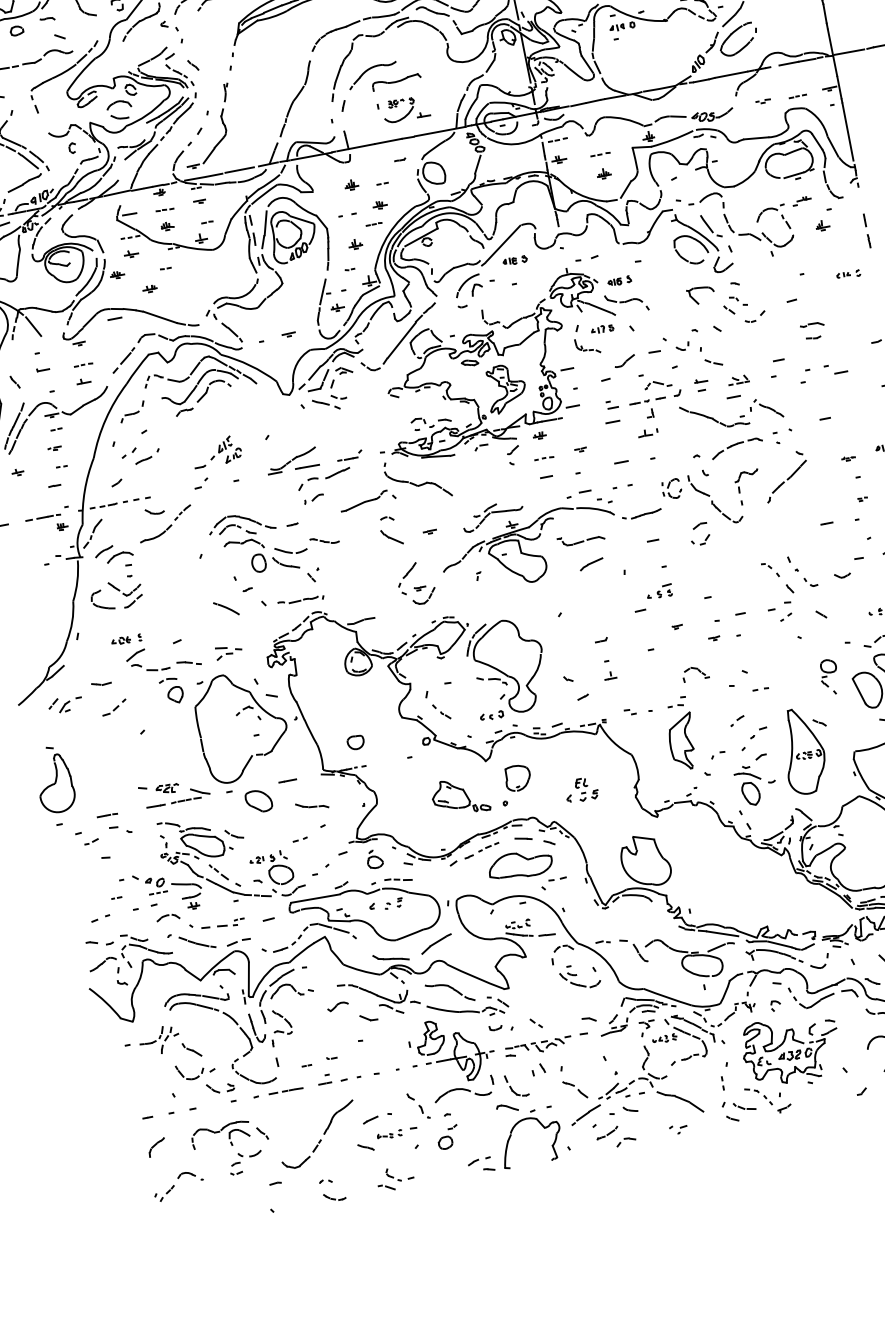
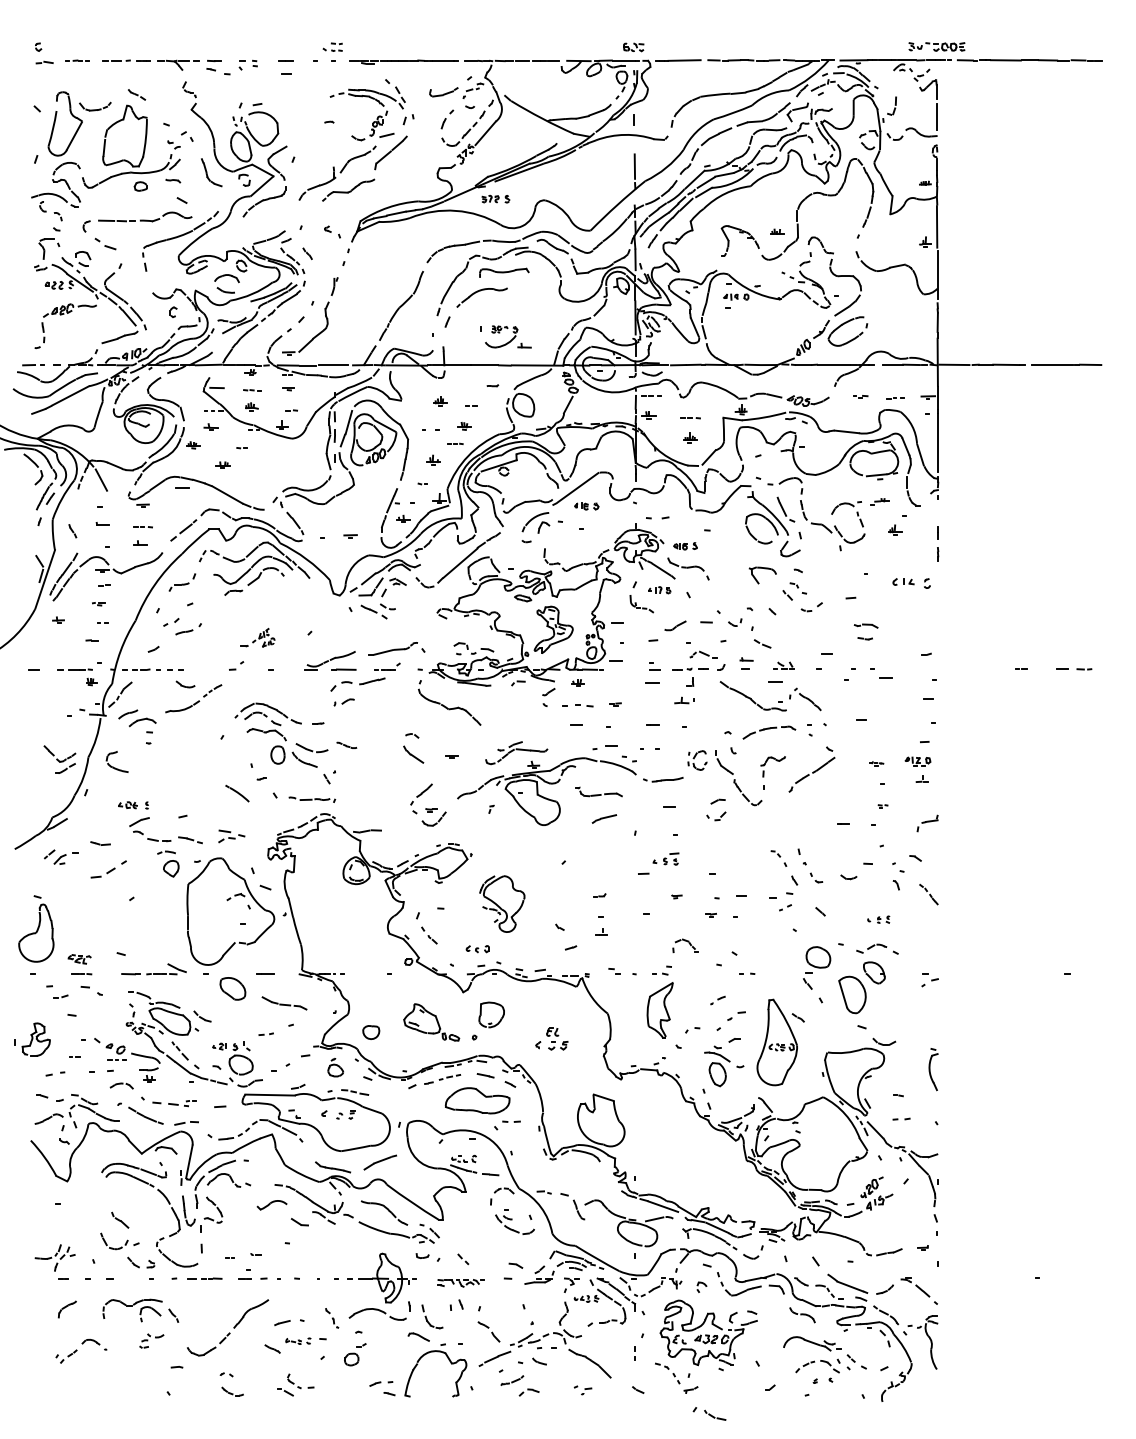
part: (169, 25) -> (332, 231), moved
part: (396, 81) -> (504, 272), moved
part: (848, 274) -> (911, 583), size x1.6
part: (216, 451) -> (257, 637), size x0.7
part: (543, 458) -> (577, 706), size x1.6
part: (367, 500) -> (396, 648), moved
part: (324, 540) -> (346, 745), size x0.7
part: (125, 593) -> (59, 759), moved
part: (507, 666) -> (502, 903), size x0.6
part: (829, 676) -> (816, 974), size x1.6
part: (114, 707) -> (108, 869), size x1.4
part: (356, 742) -> (371, 1032), moved
part: (167, 789) -> (79, 959), moved
part: (311, 806) -> (283, 1003), size x1.4
part: (337, 1006) -> (271, 1205), size x1.4
part: (426, 1038) -> (32, 1039), moved
part: (158, 1040) -> (54, 1257), moved
part: (538, 1047) -> (460, 1283), size x0.7
part: (417, 1105) -> (331, 1317), size x0.7
part: (738, 1105) -> (709, 1413), moved
part: (245, 1162) -> (151, 1340), size x0.7

